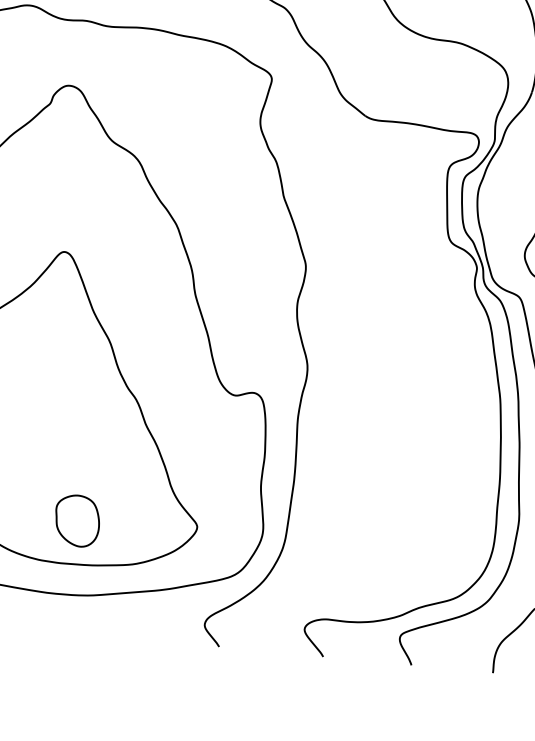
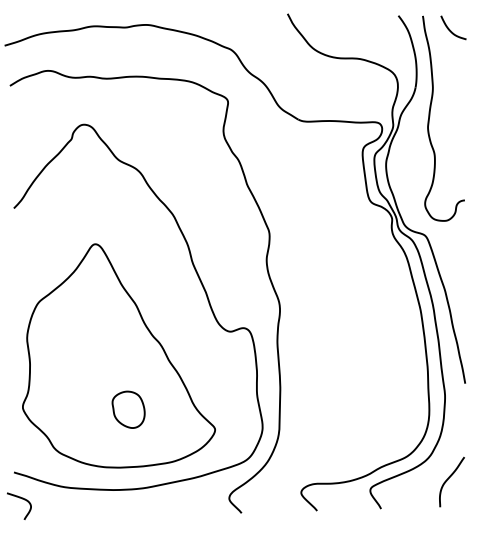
part: (77, 520) -> (128, 409), moved

